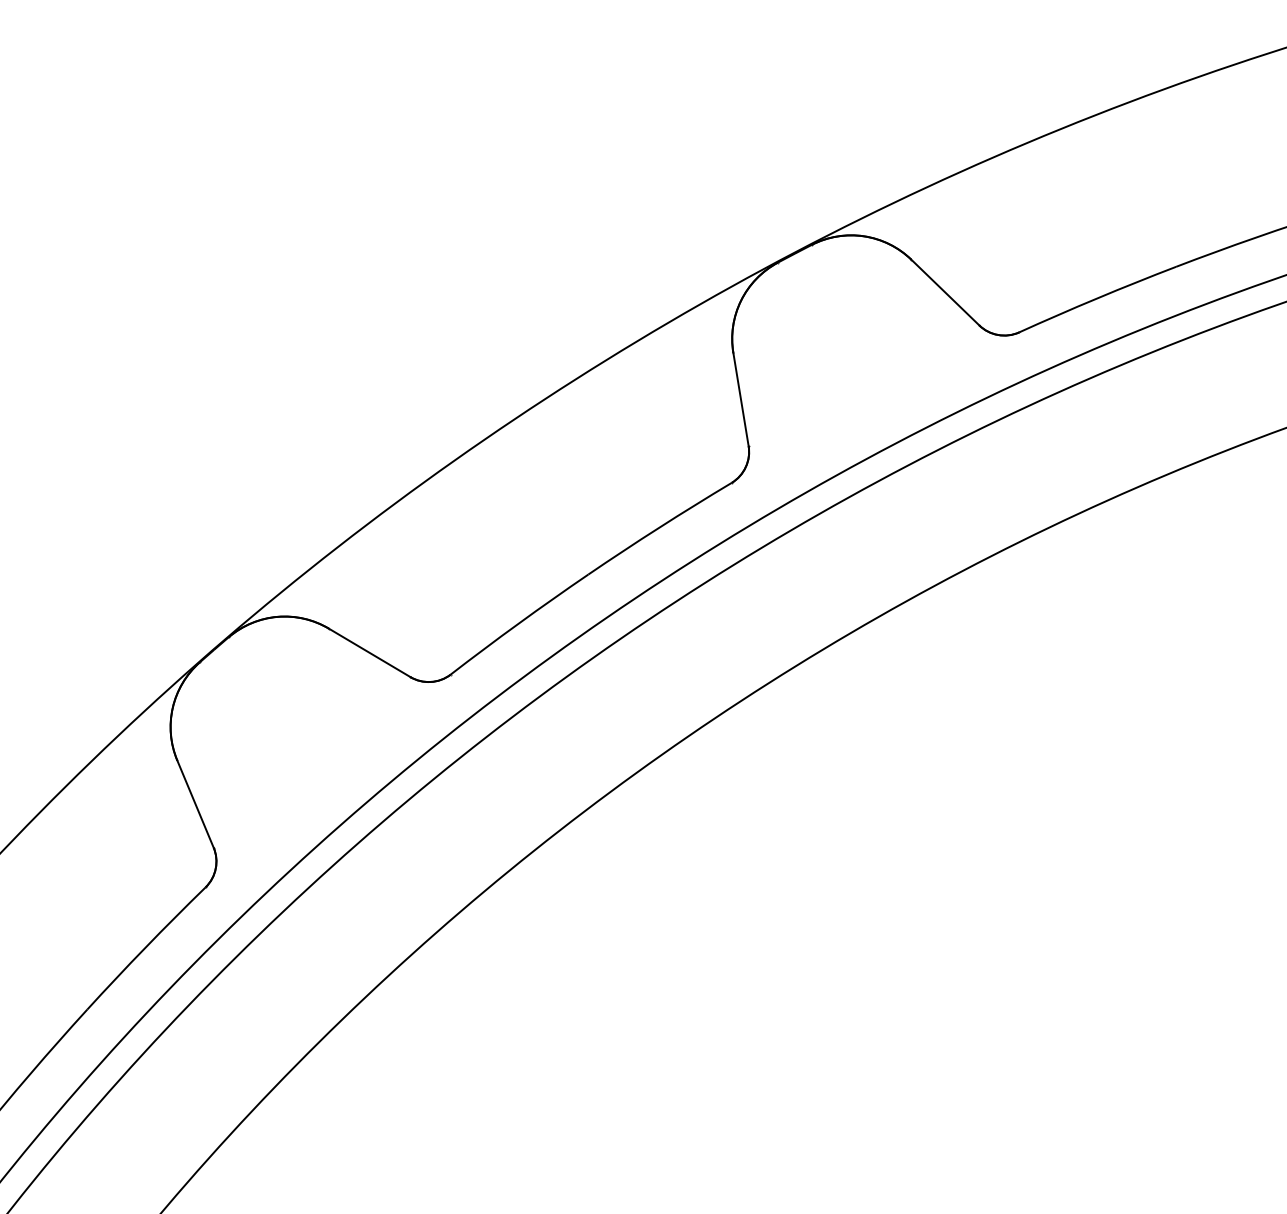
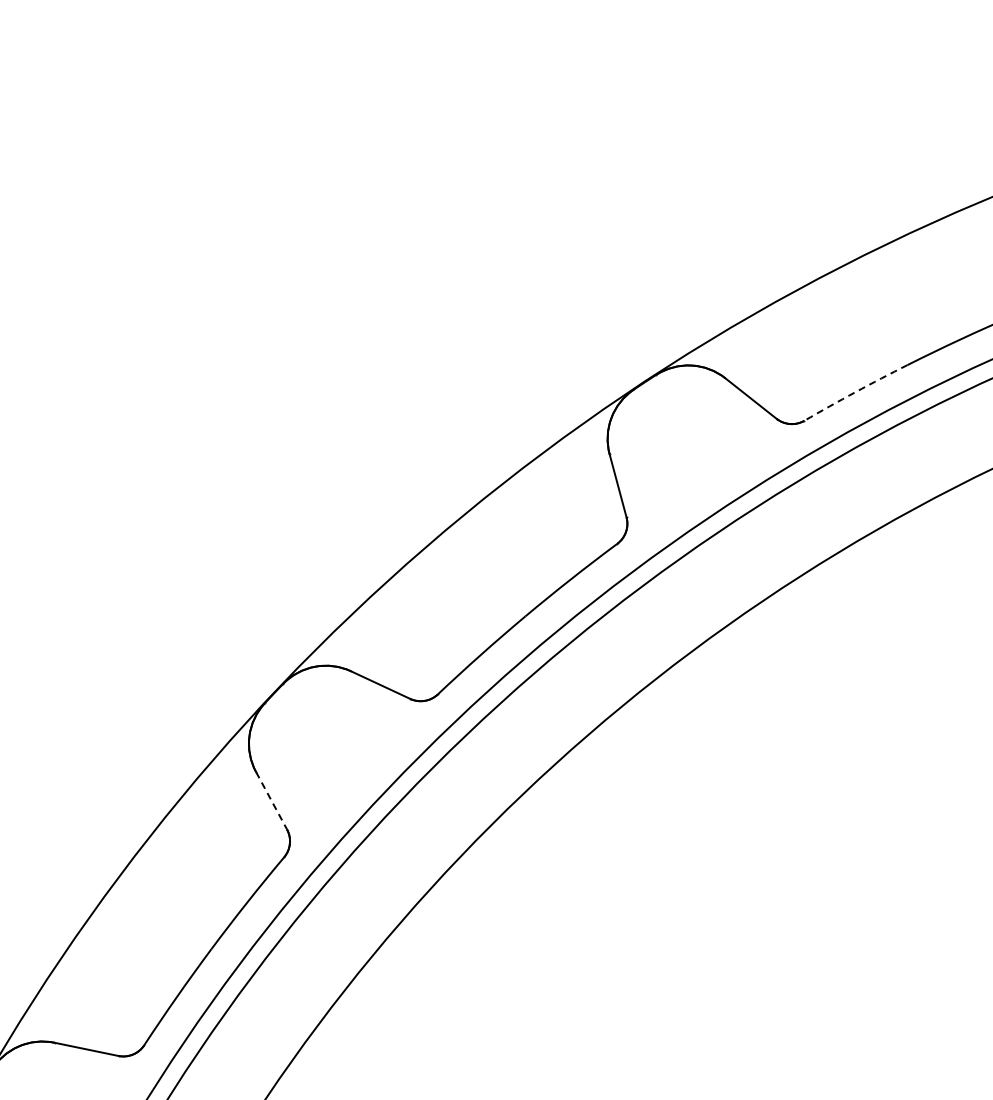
arc: (1097, 298) -> (855, 392), solid -> dashed
line: (195, 803) -> (271, 800), solid -> dashed

